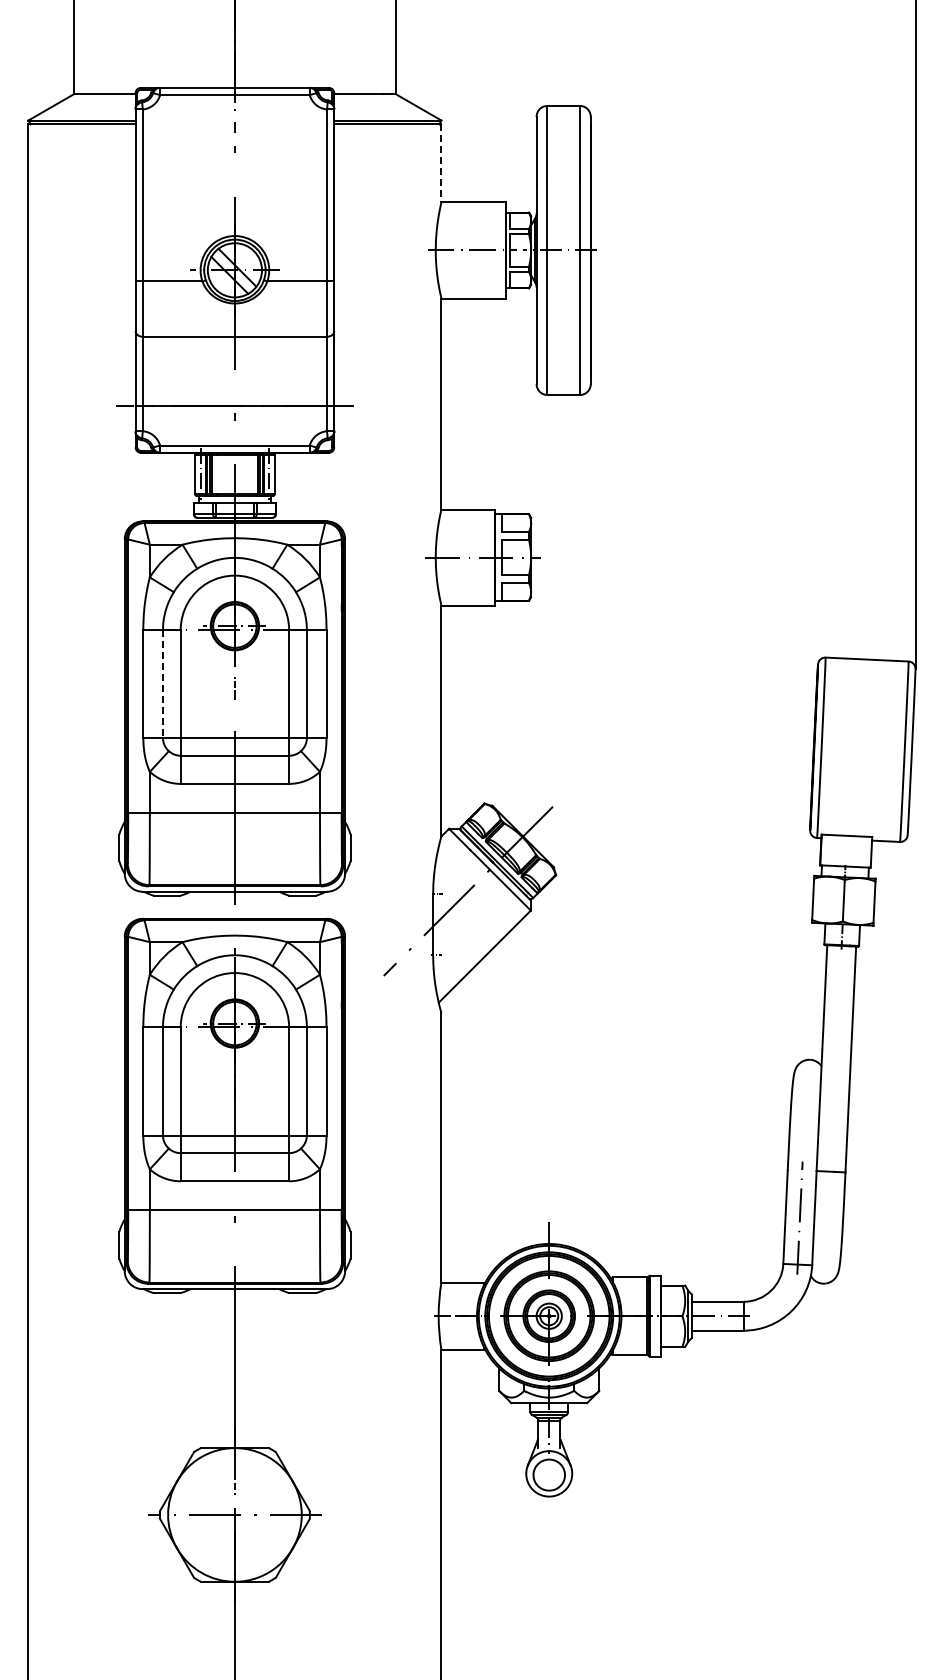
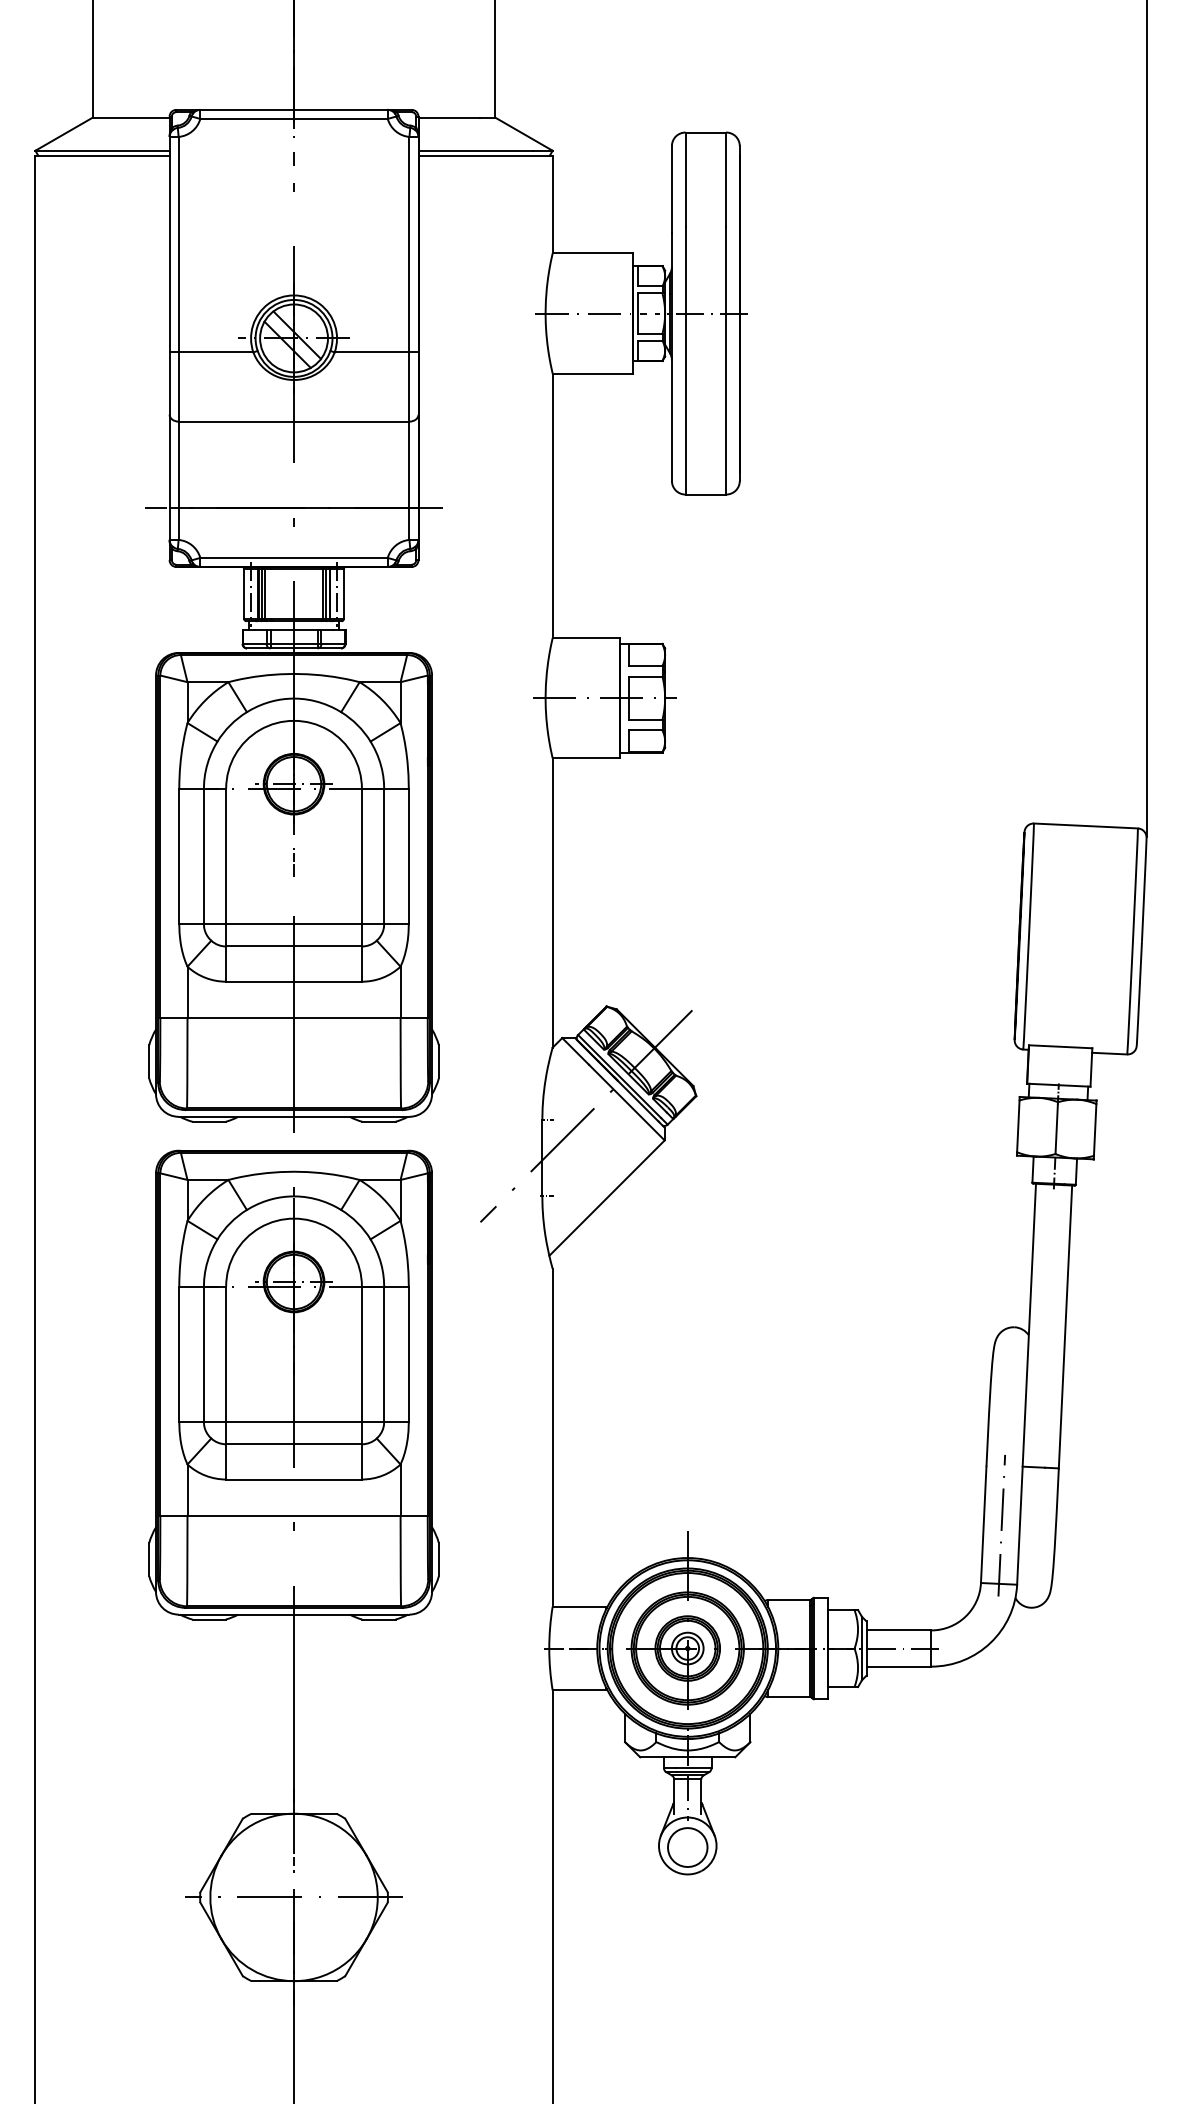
line: (441, 163) -> (552, 204), dashed -> solid
line: (162, 684) -> (203, 857), dashed -> solid

